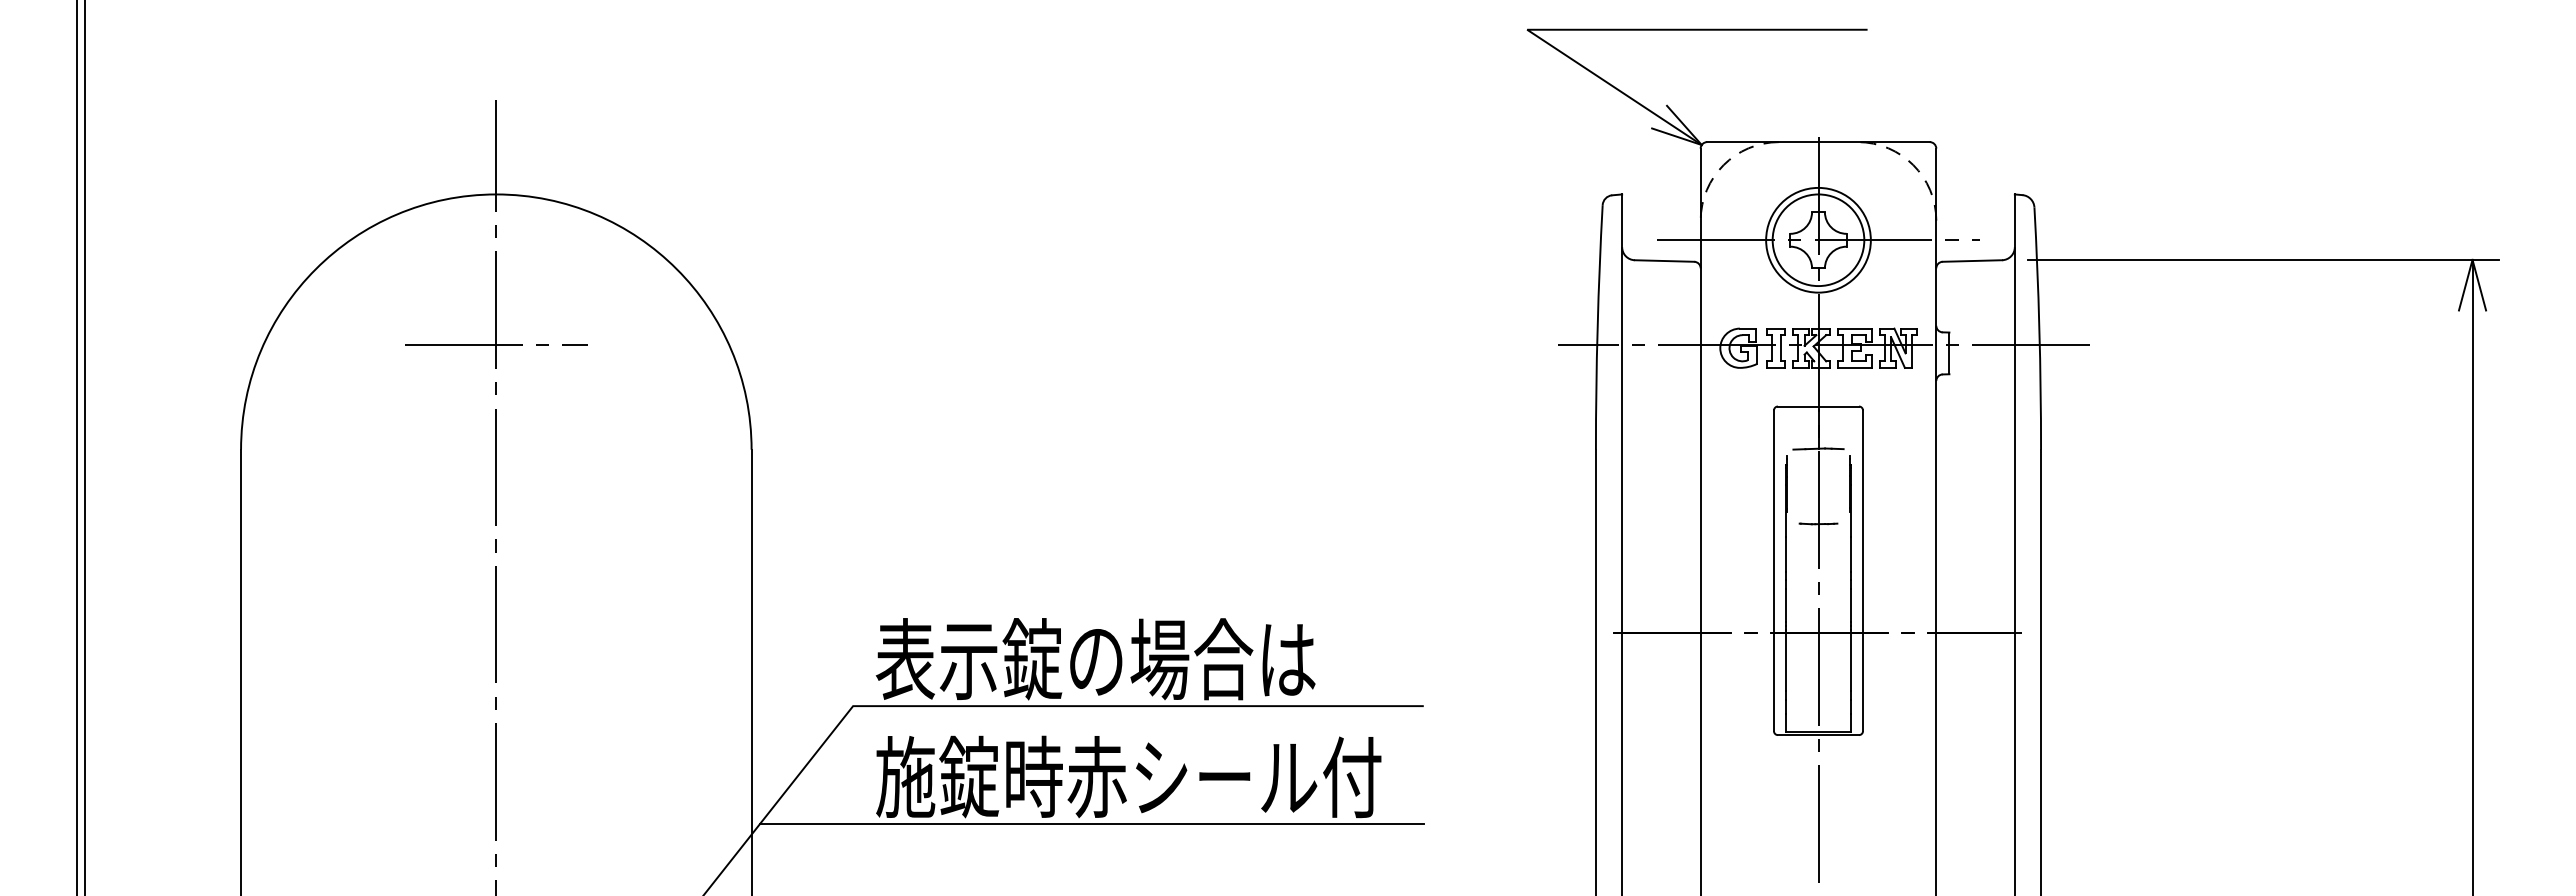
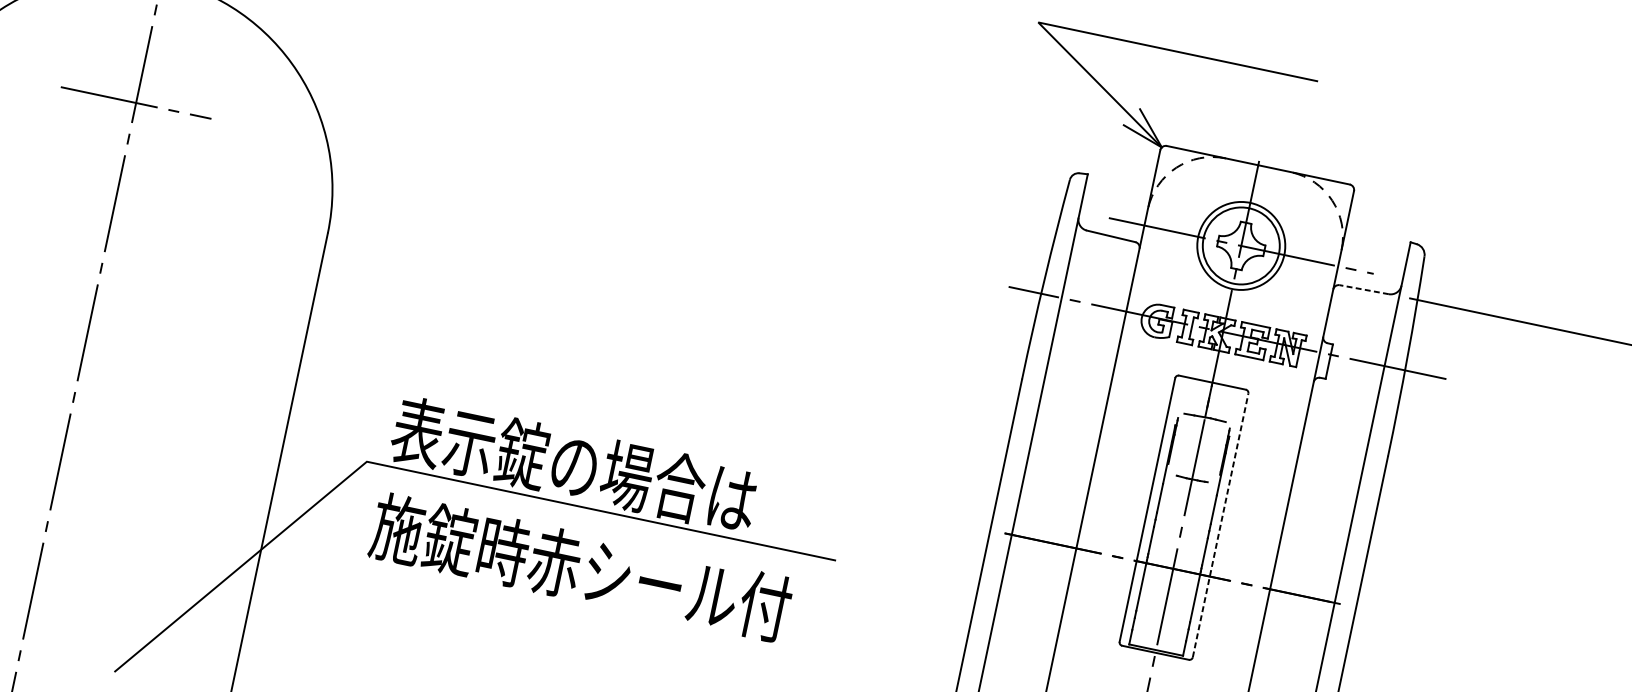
line: (1972, 261) -> (1364, 290), solid -> dashed
line: (1863, 570) -> (1221, 525), solid -> dashed
line: (1091, 823) -> (542, 599), removed

